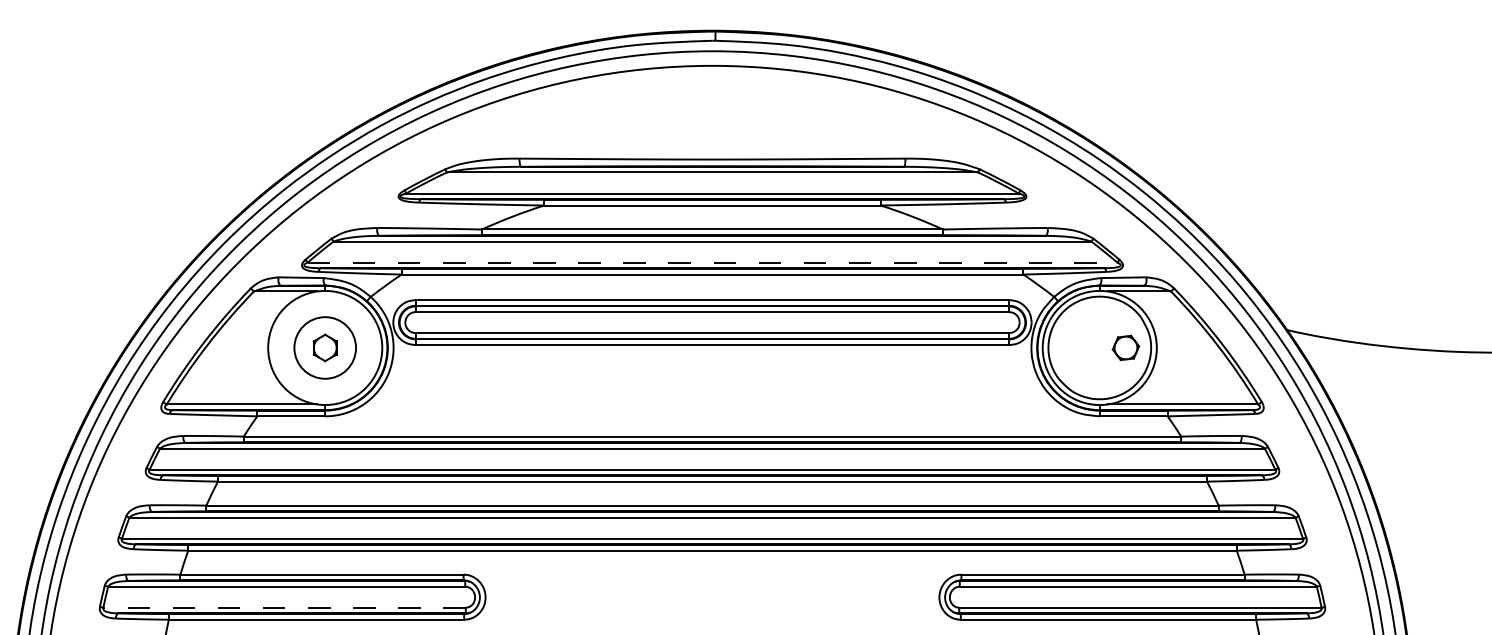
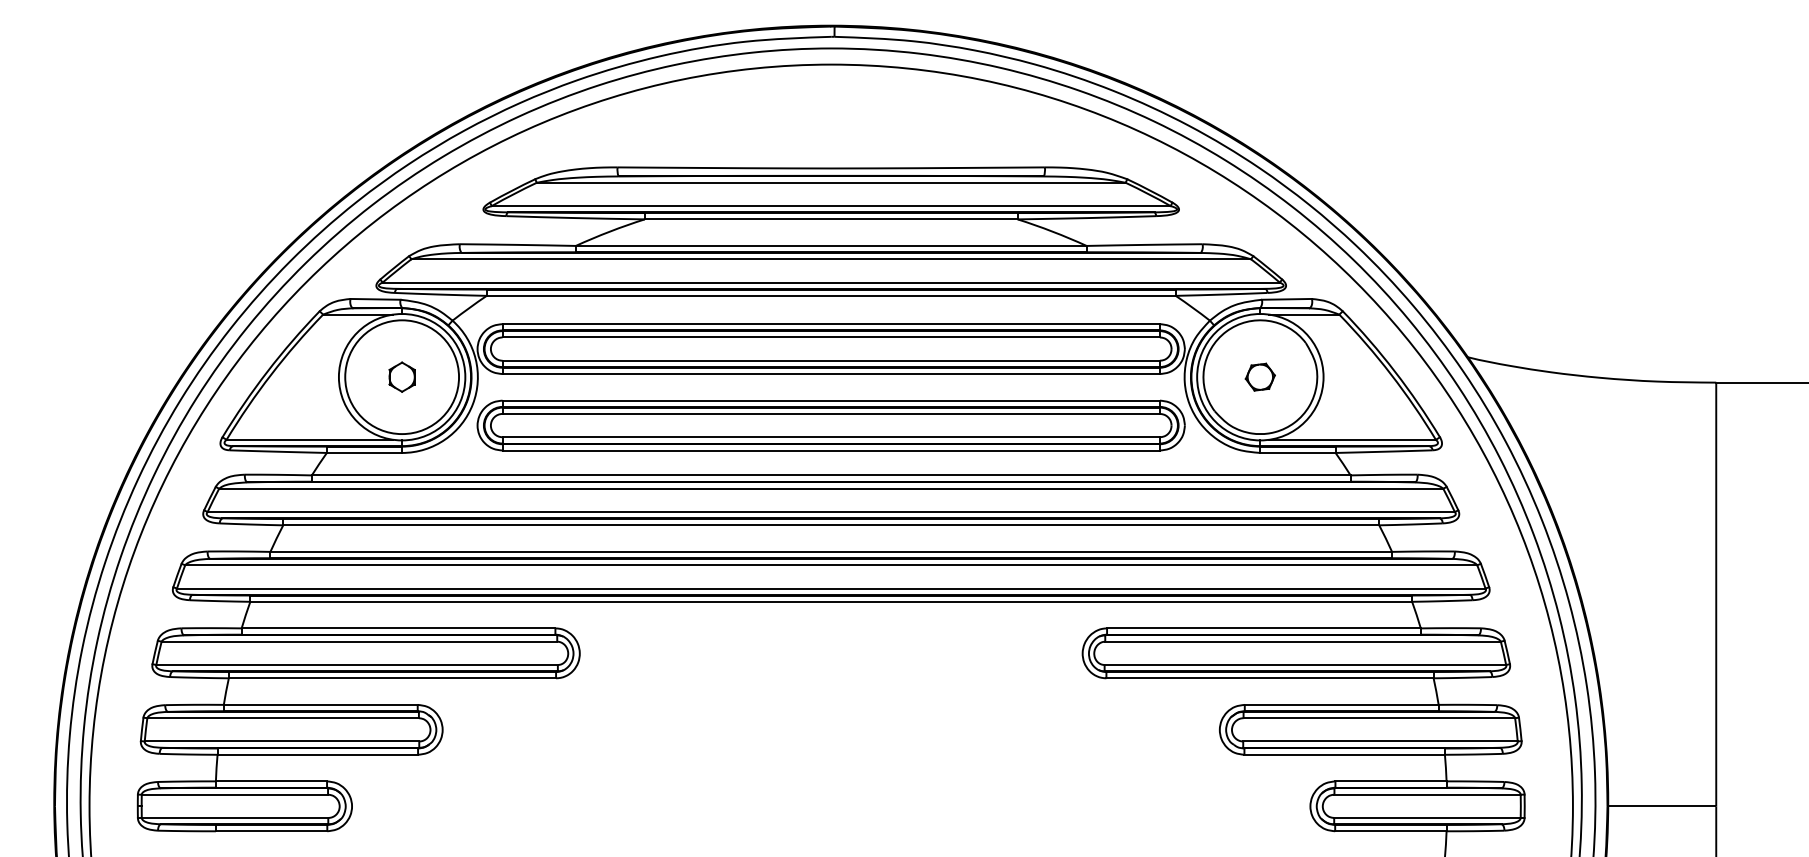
line: (712, 262) -> (831, 282), dashed -> solid
part: (1125, 347) -> (1259, 376), moved
circle: (325, 348) -> (402, 377), size x1.67
part: (711, 391) -> (830, 425), added
line: (284, 607) -> (357, 664), dashed -> solid

